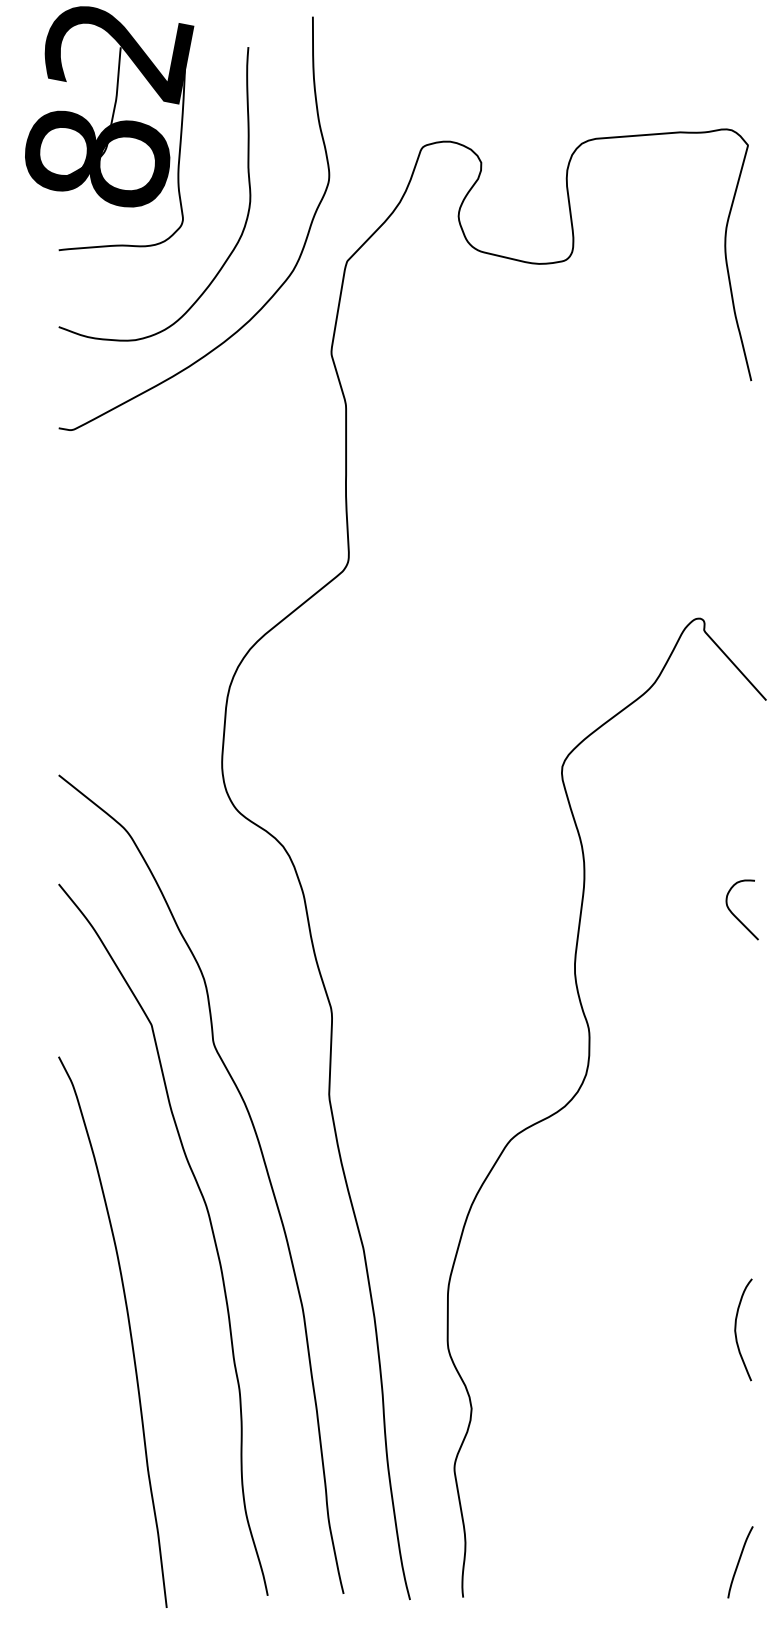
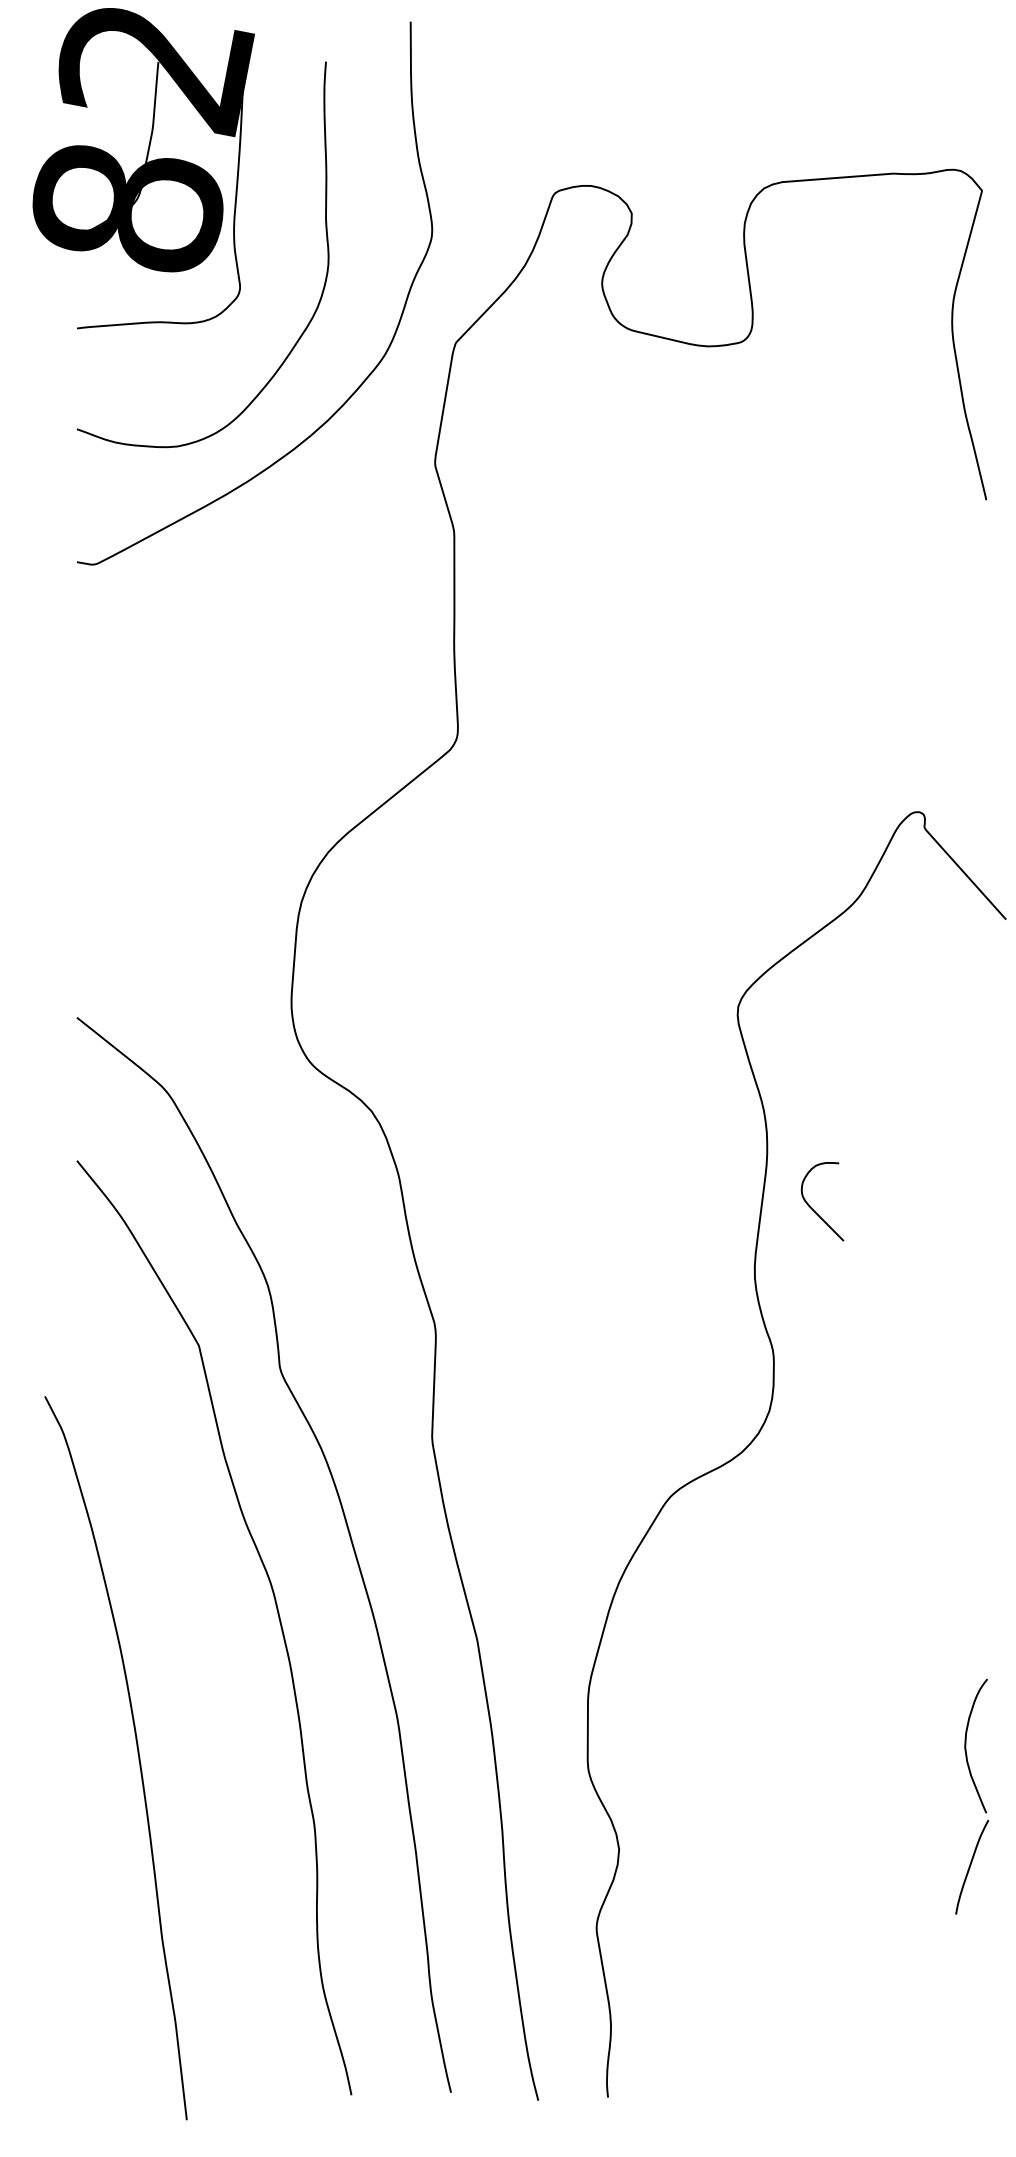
curve: (735, 915) -> (813, 1209), moved
curve: (129, 1329) -> (137, 1754), moved
curve: (740, 1561) -> (971, 1865), moved

